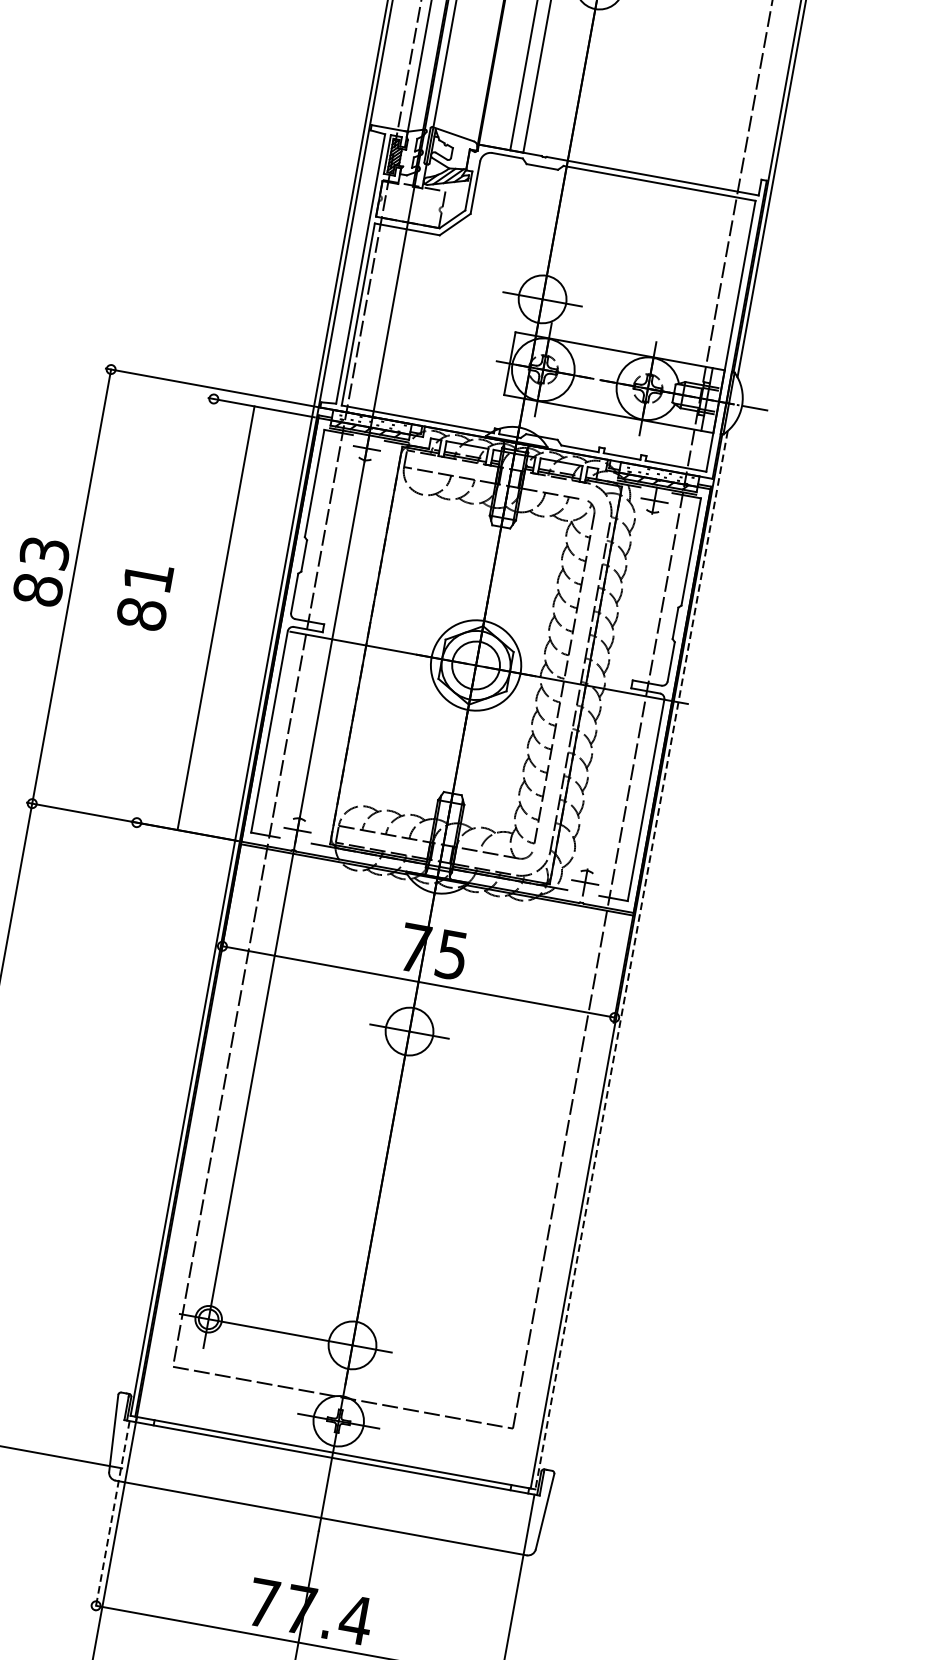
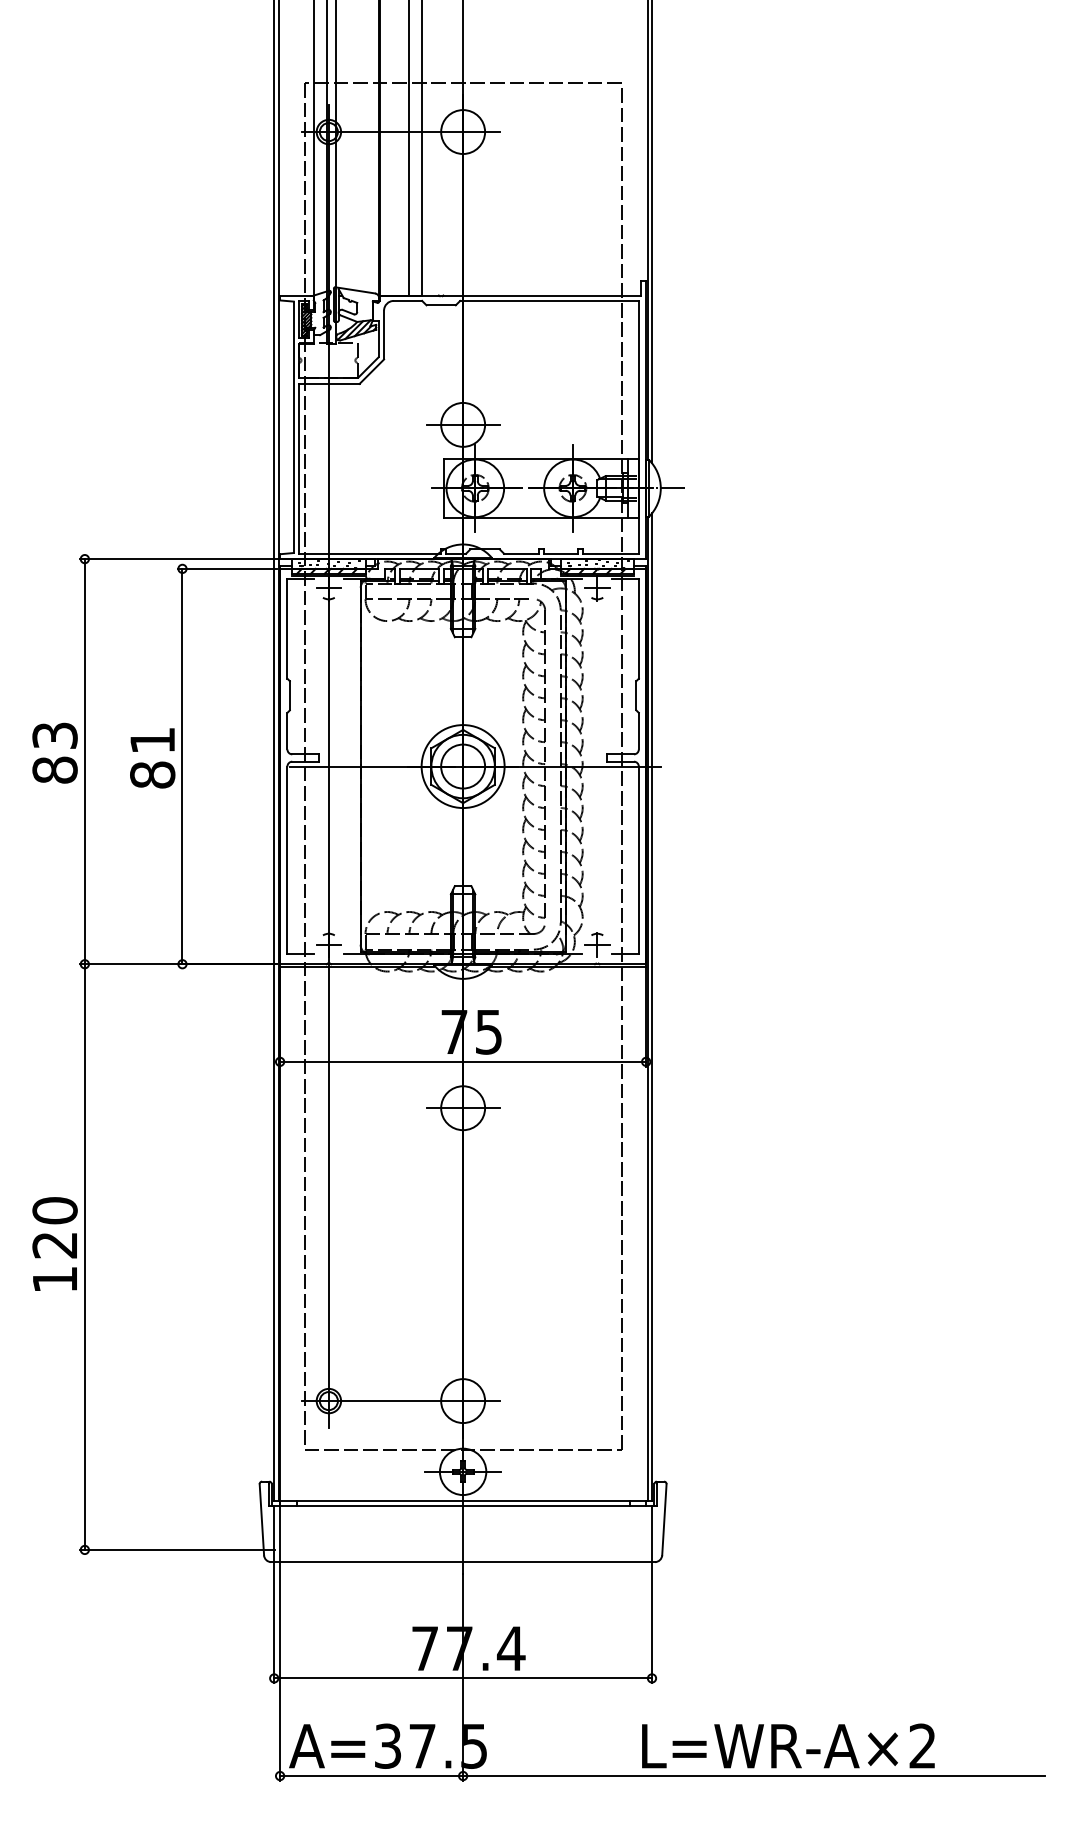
line: (216, 618) -> (182, 766), moved
line: (632, 960) -> (652, 1007), dashed -> solid
line: (112, 1515) -> (274, 1594), dashed -> solid

